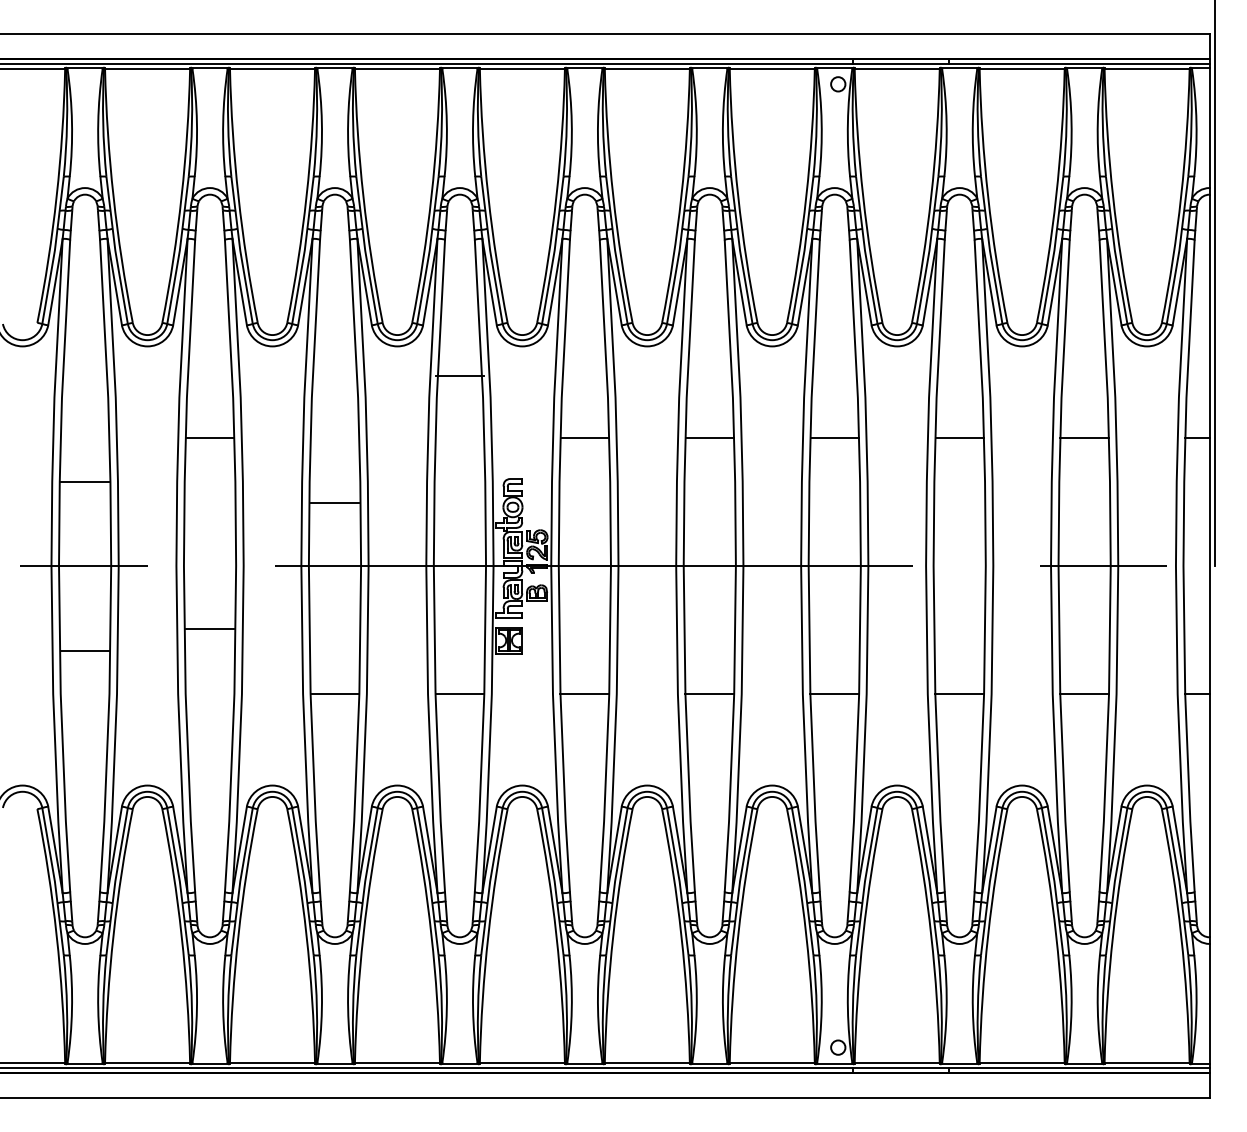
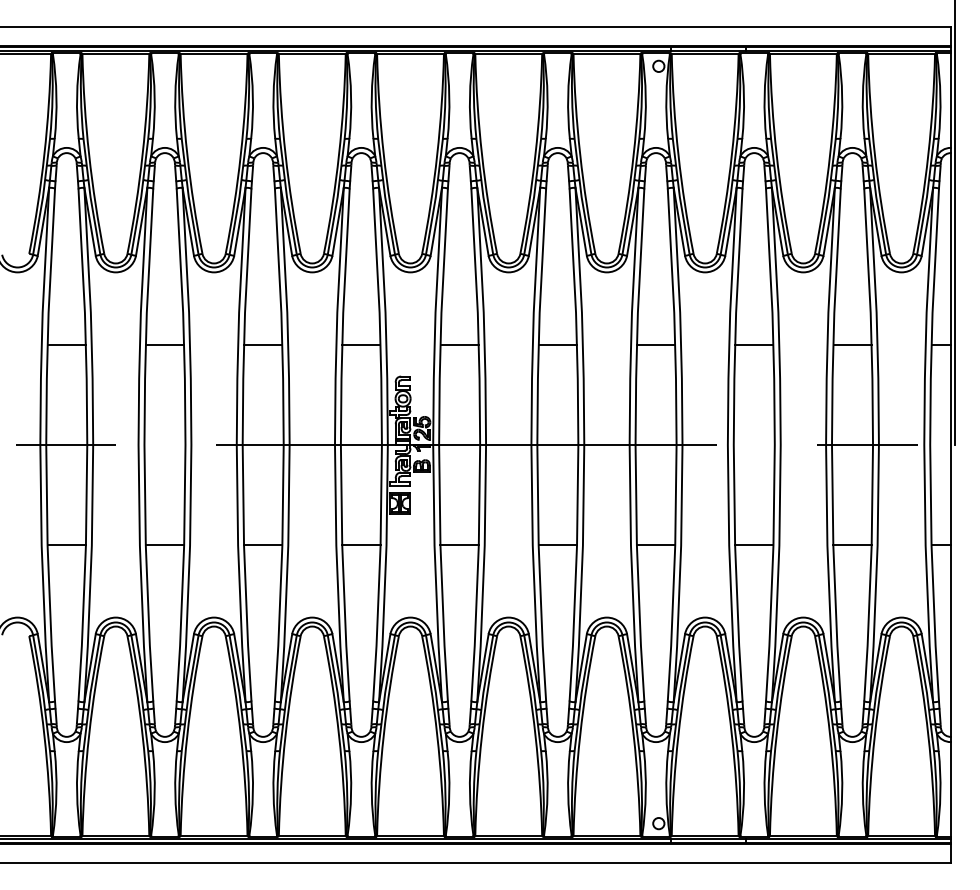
line: (459, 376) -> (361, 344), moved
line: (84, 482) -> (66, 344), moved
line: (334, 503) -> (262, 344), moved
line: (209, 628) -> (164, 545), moved
line: (84, 650) -> (66, 545), moved

